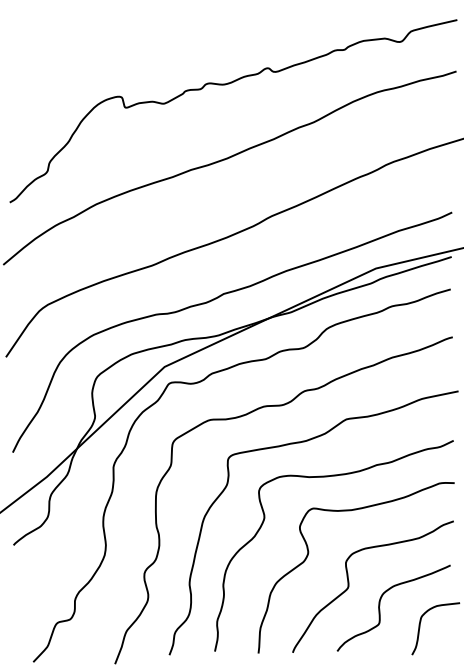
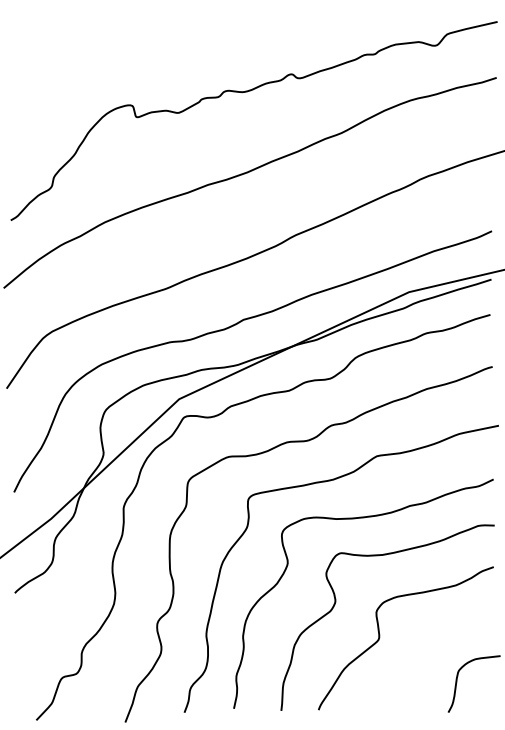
curve: (380, 608) -> (413, 661), removed

